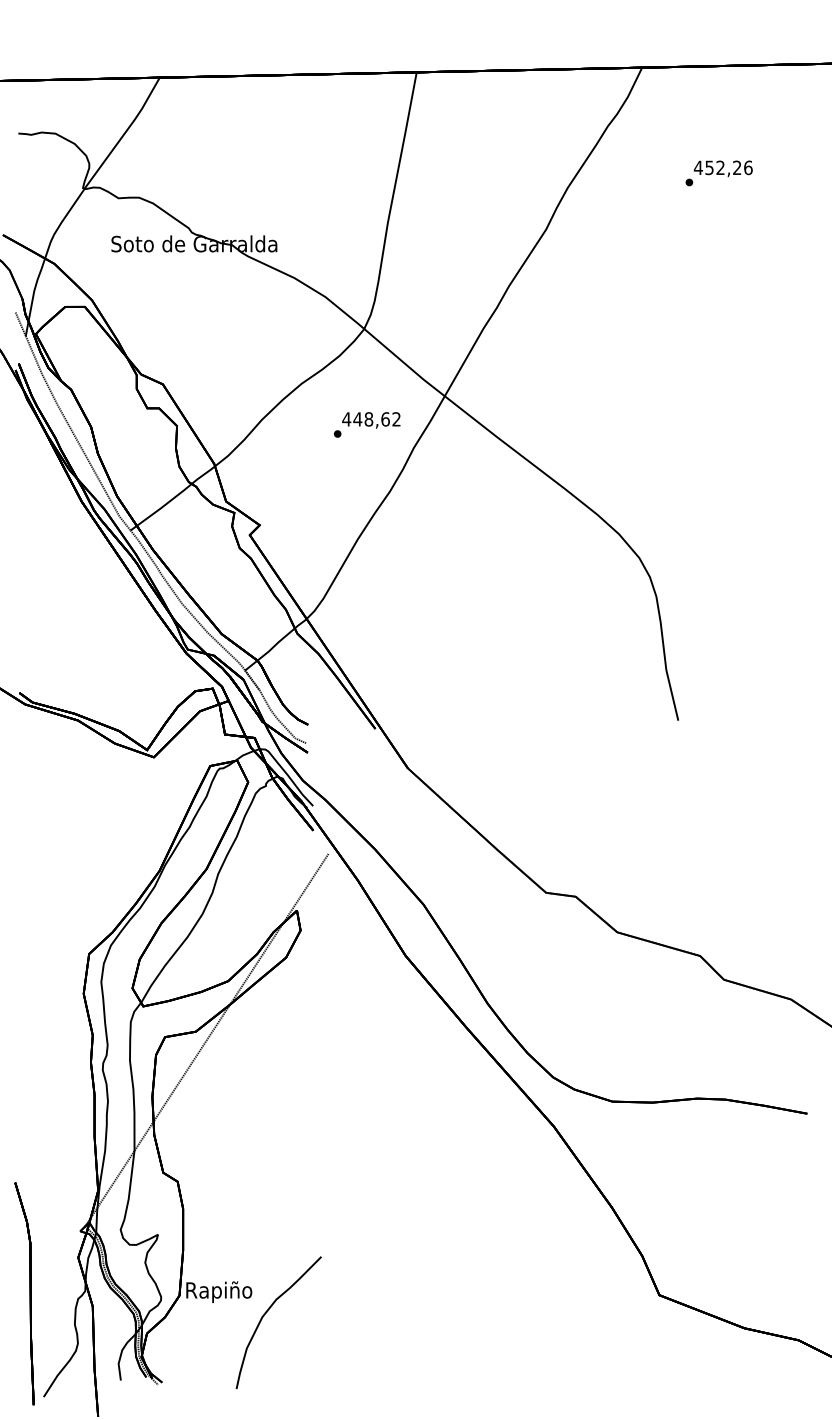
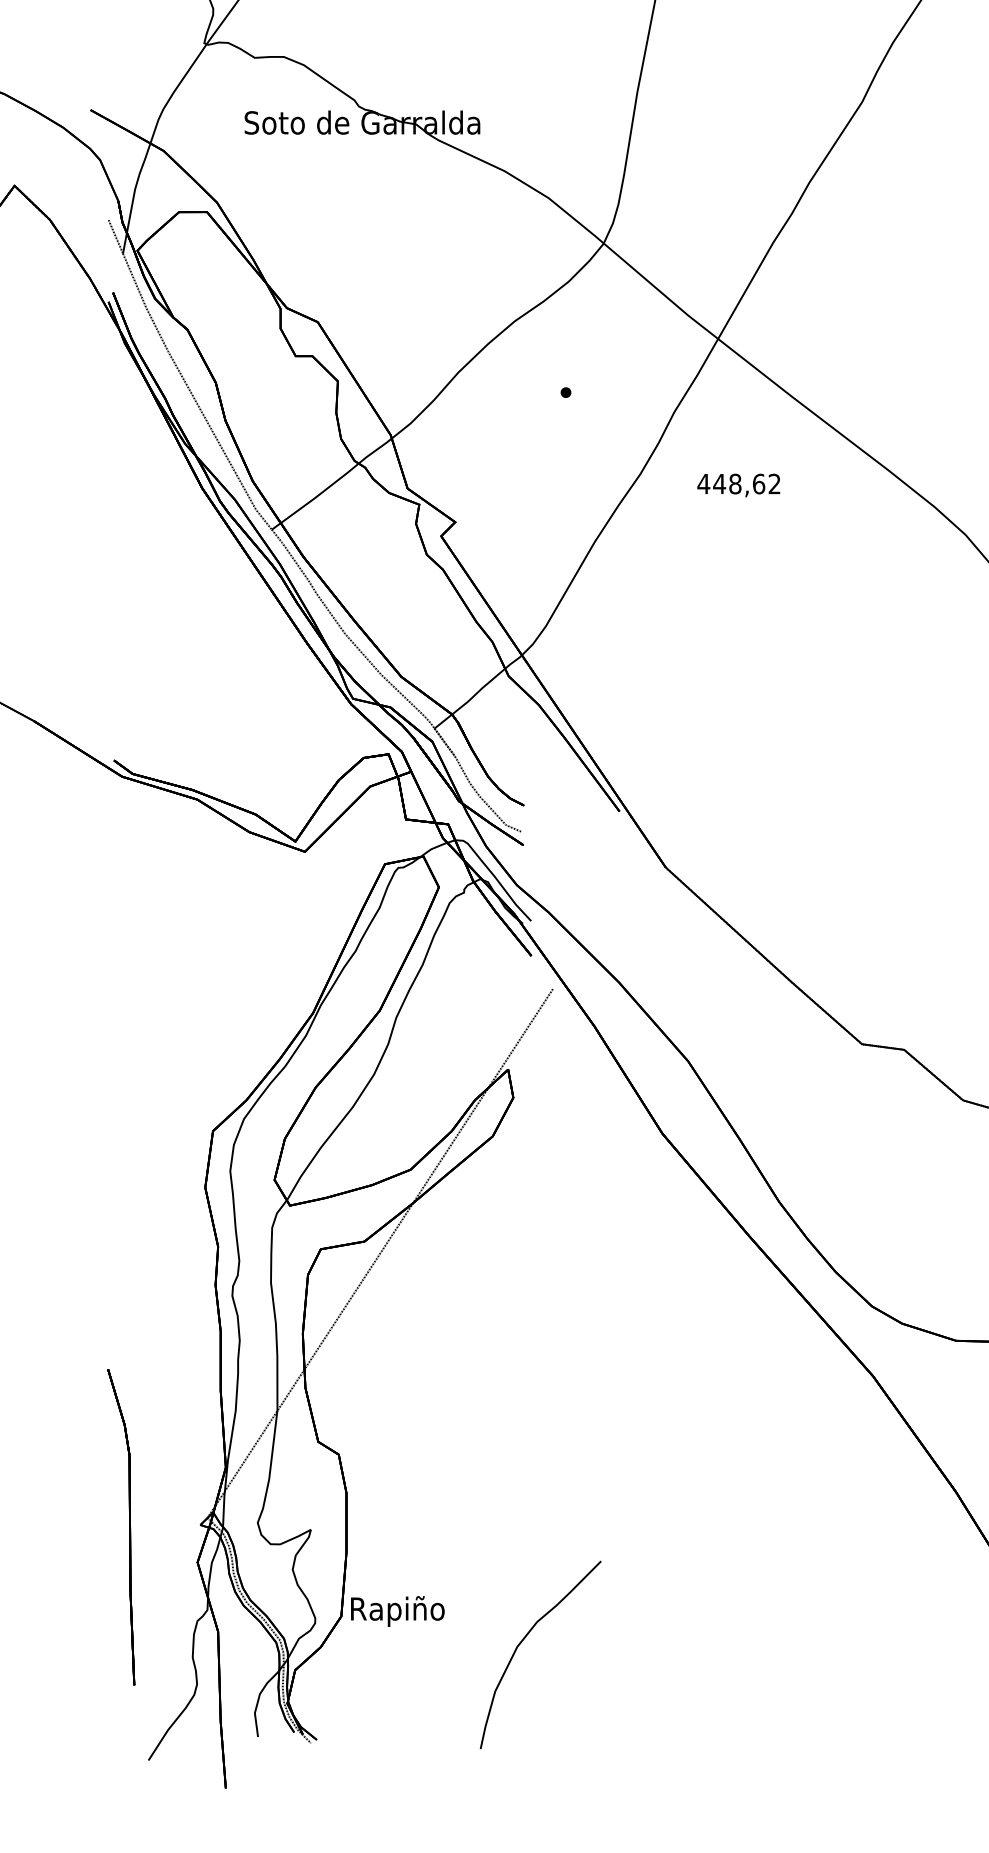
text: (371, 420) -> (739, 485), moved
part: (24, 1293) -> (121, 1526), moved
curve: (268, 1311) -> (525, 1638), moved

